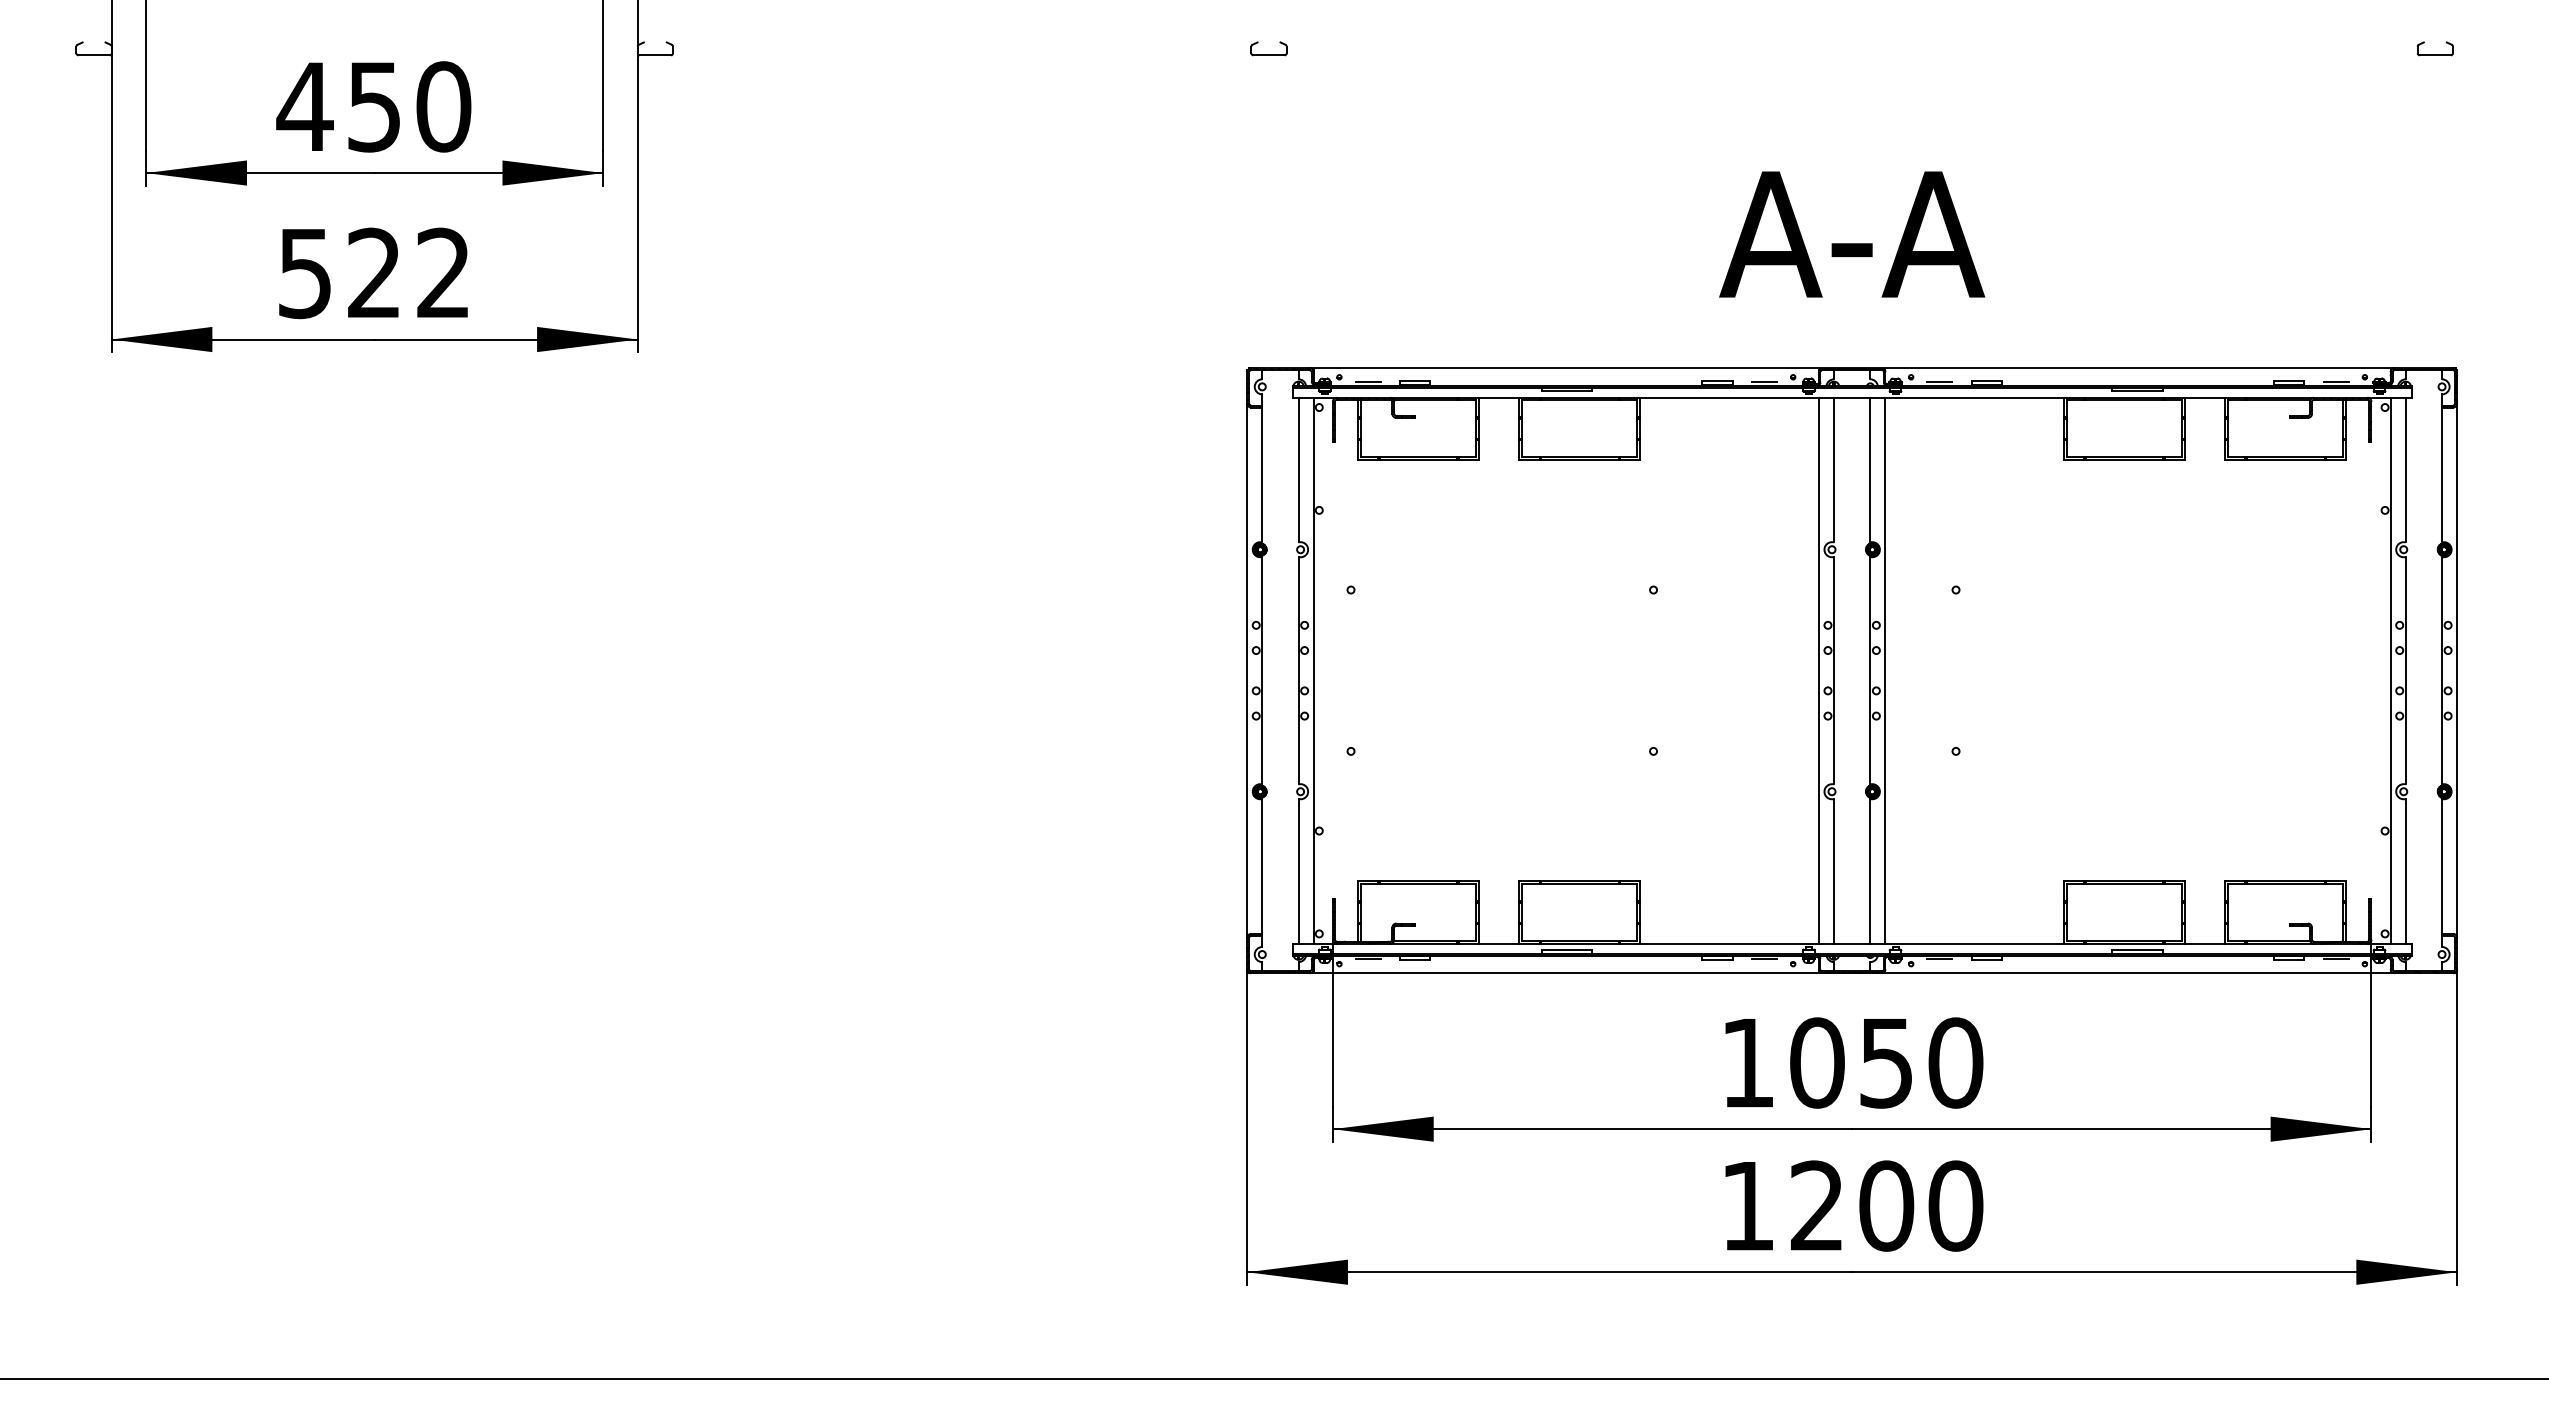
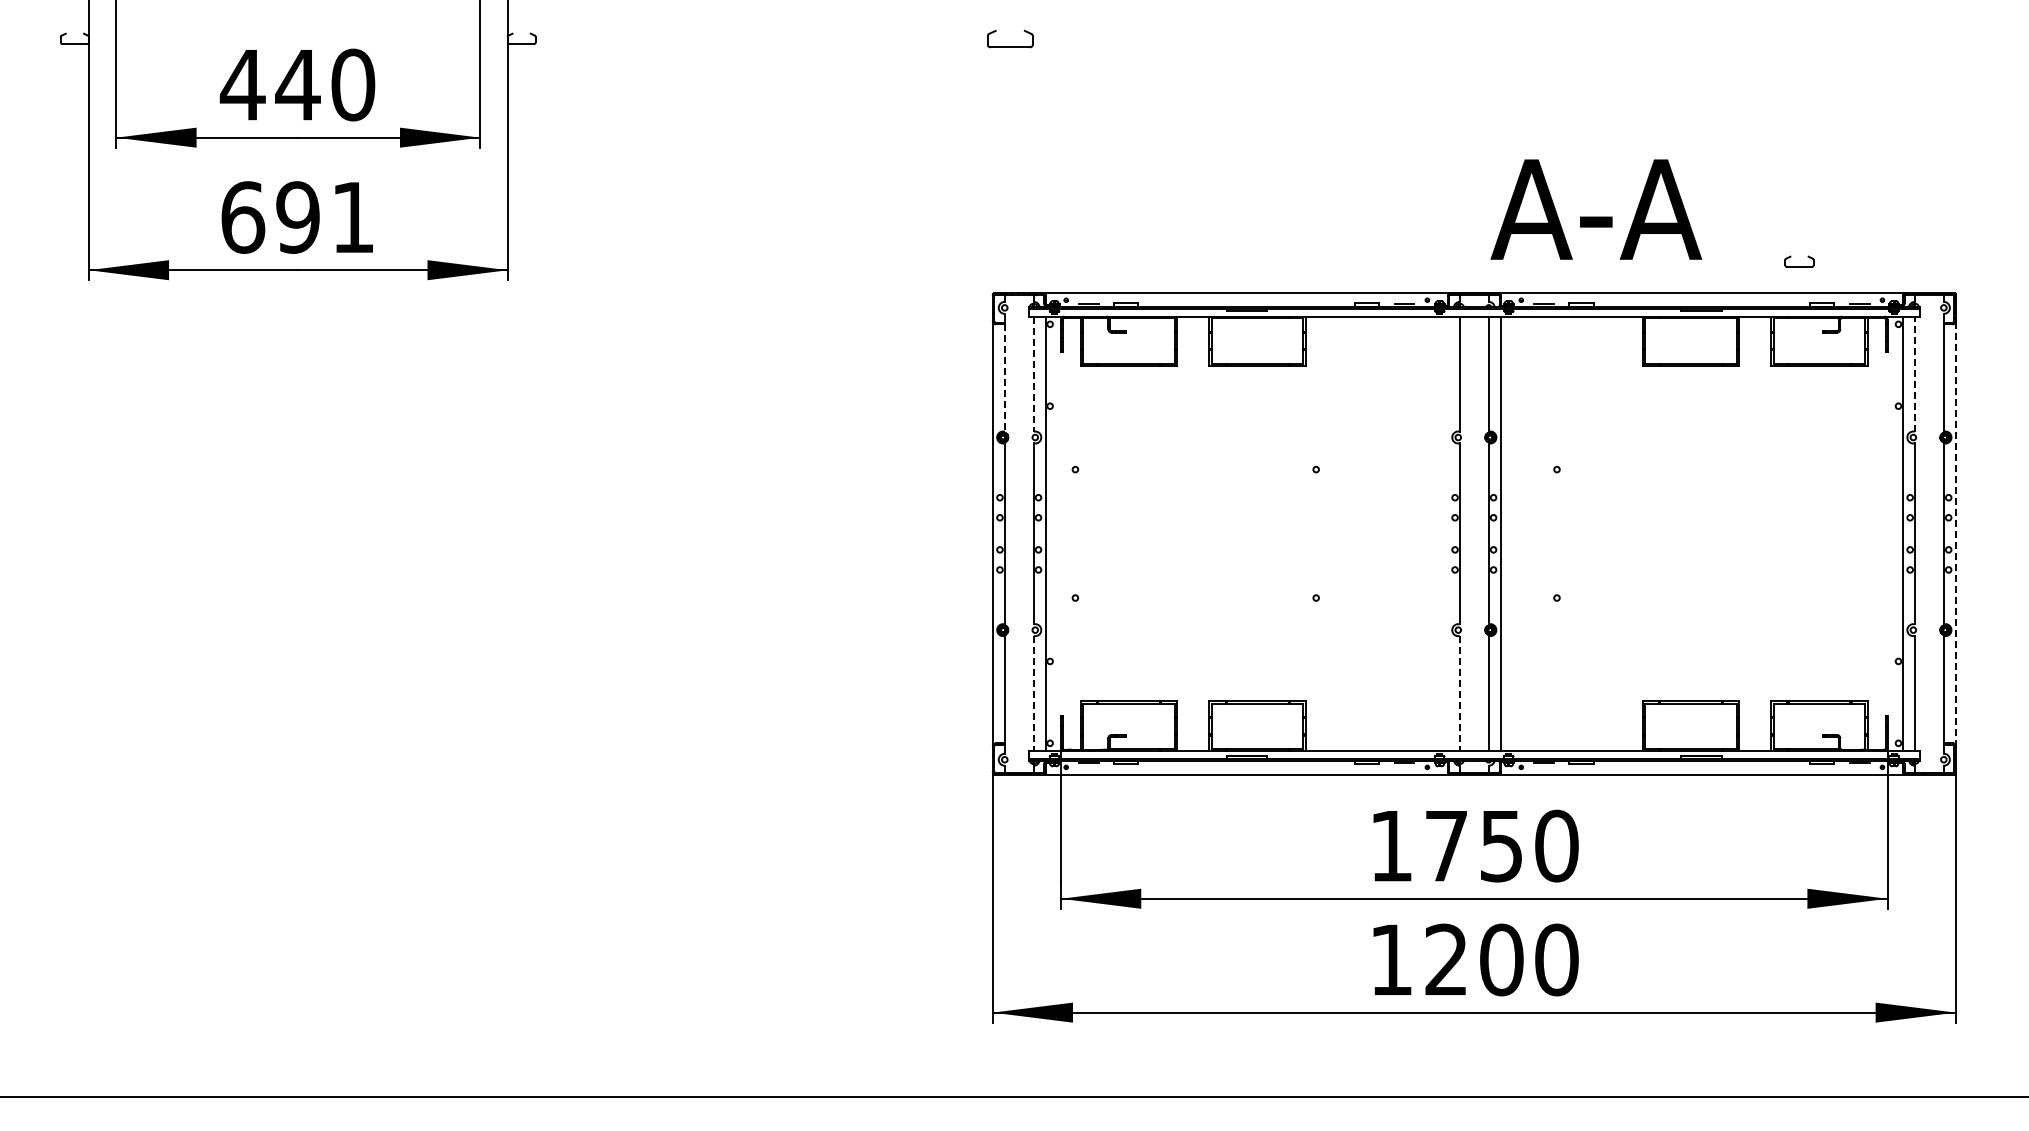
part: (1268, 48) -> (1009, 38), size x1.6
part: (2435, 48) -> (1799, 261), moved
text: (373, 107) -> (297, 85), 450 -> 440
text: (1852, 234) -> (1596, 209), moved
text: (372, 273) -> (296, 217), 522 -> 691
line: (1298, 470) -> (1033, 374), solid -> dashed
line: (2405, 470) -> (1914, 374), solid -> dashed
line: (1261, 475) -> (1004, 378), solid -> dashed
line: (1818, 670) -> (1447, 533), removed
line: (2456, 670) -> (1955, 533), solid -> dashed
line: (1298, 871) -> (1033, 693), solid -> dashed
line: (1833, 871) -> (1459, 693), solid -> dashed
text: (1817, 1062) -> (1446, 845), 1050 -> 1750

